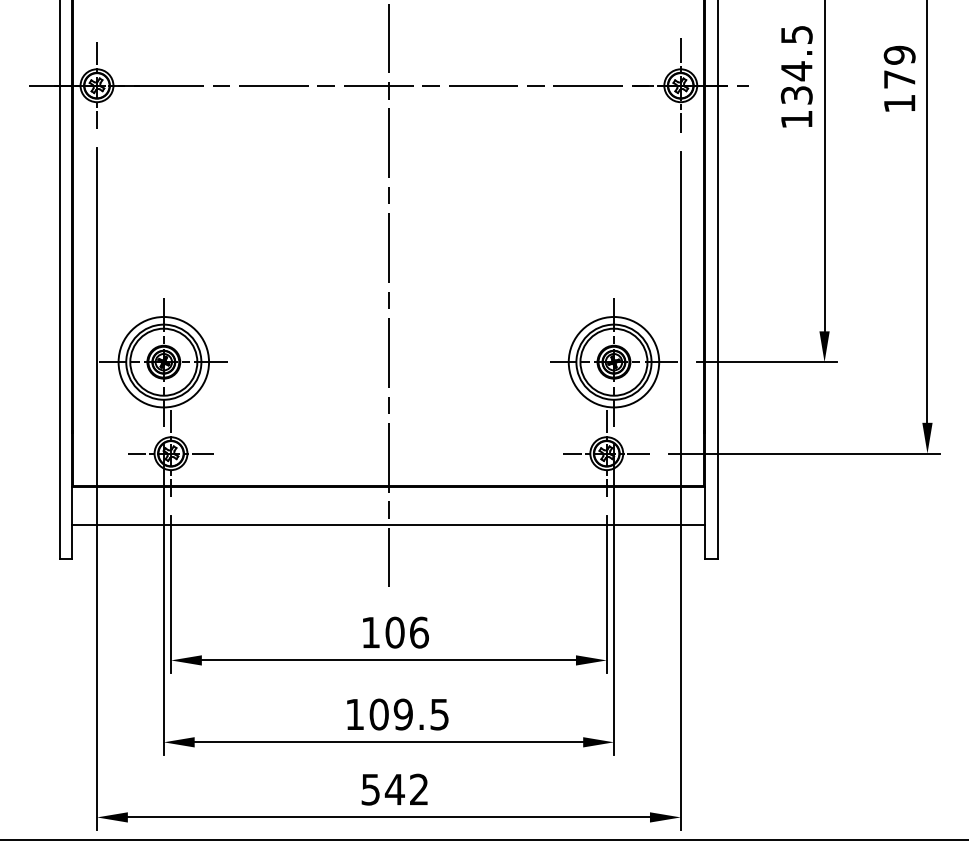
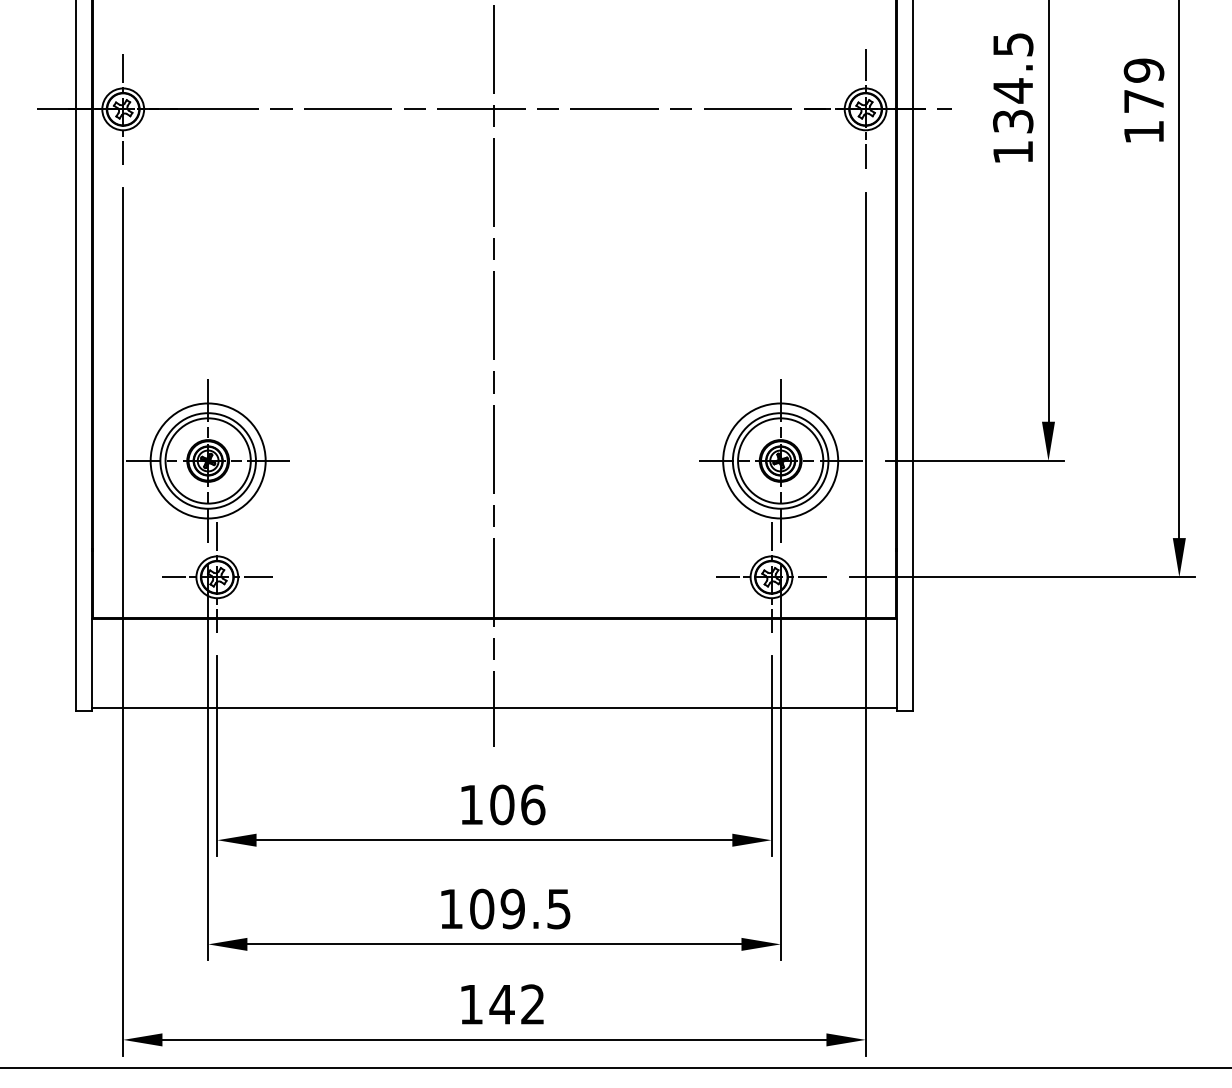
line: (388, 525) -> (494, 708), moved
text: (370, 789) -> (470, 1004), 542 -> 142

